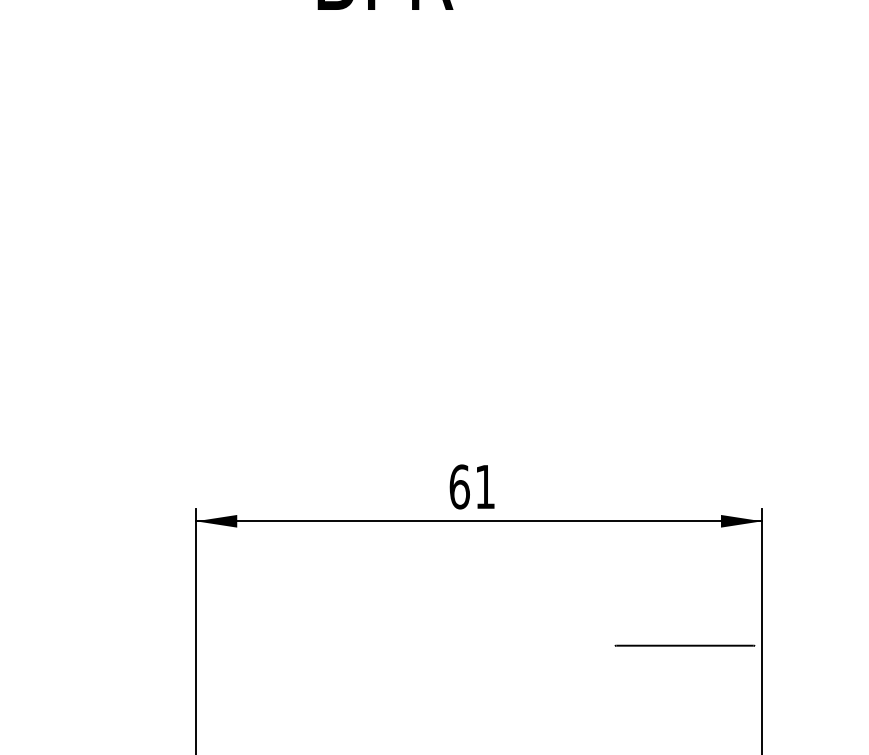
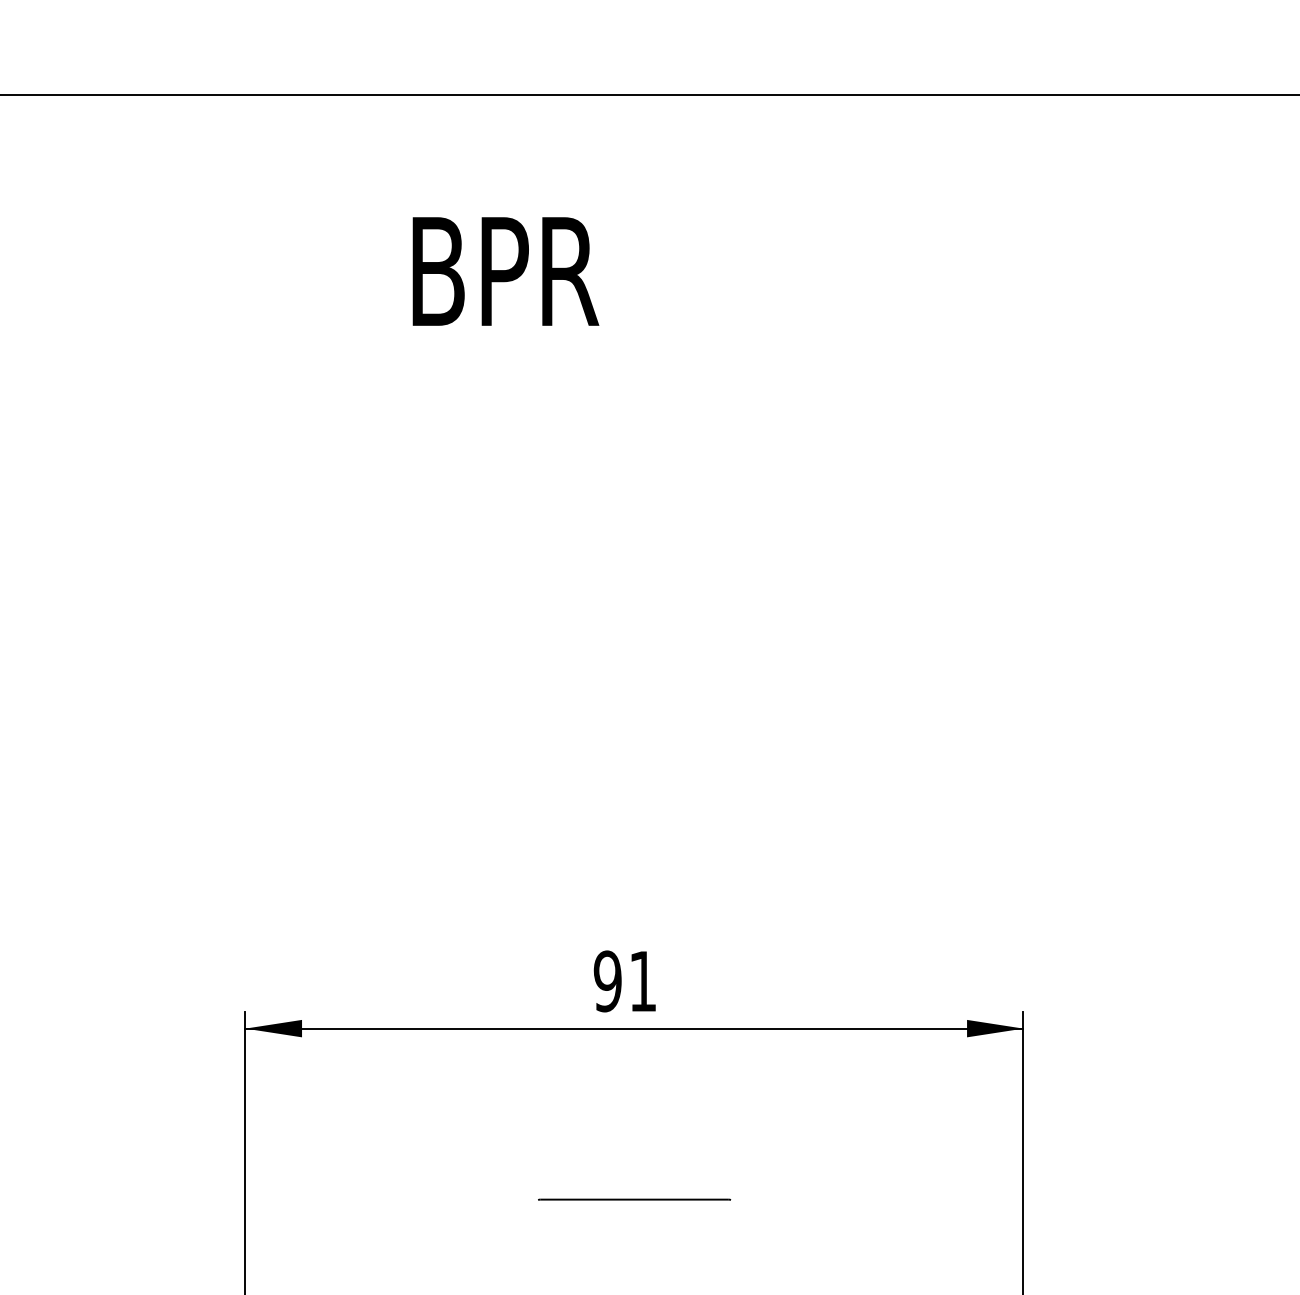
text: (459, 487) -> (607, 981), 61 -> 91
line: (684, 645) -> (634, 1199), moved

